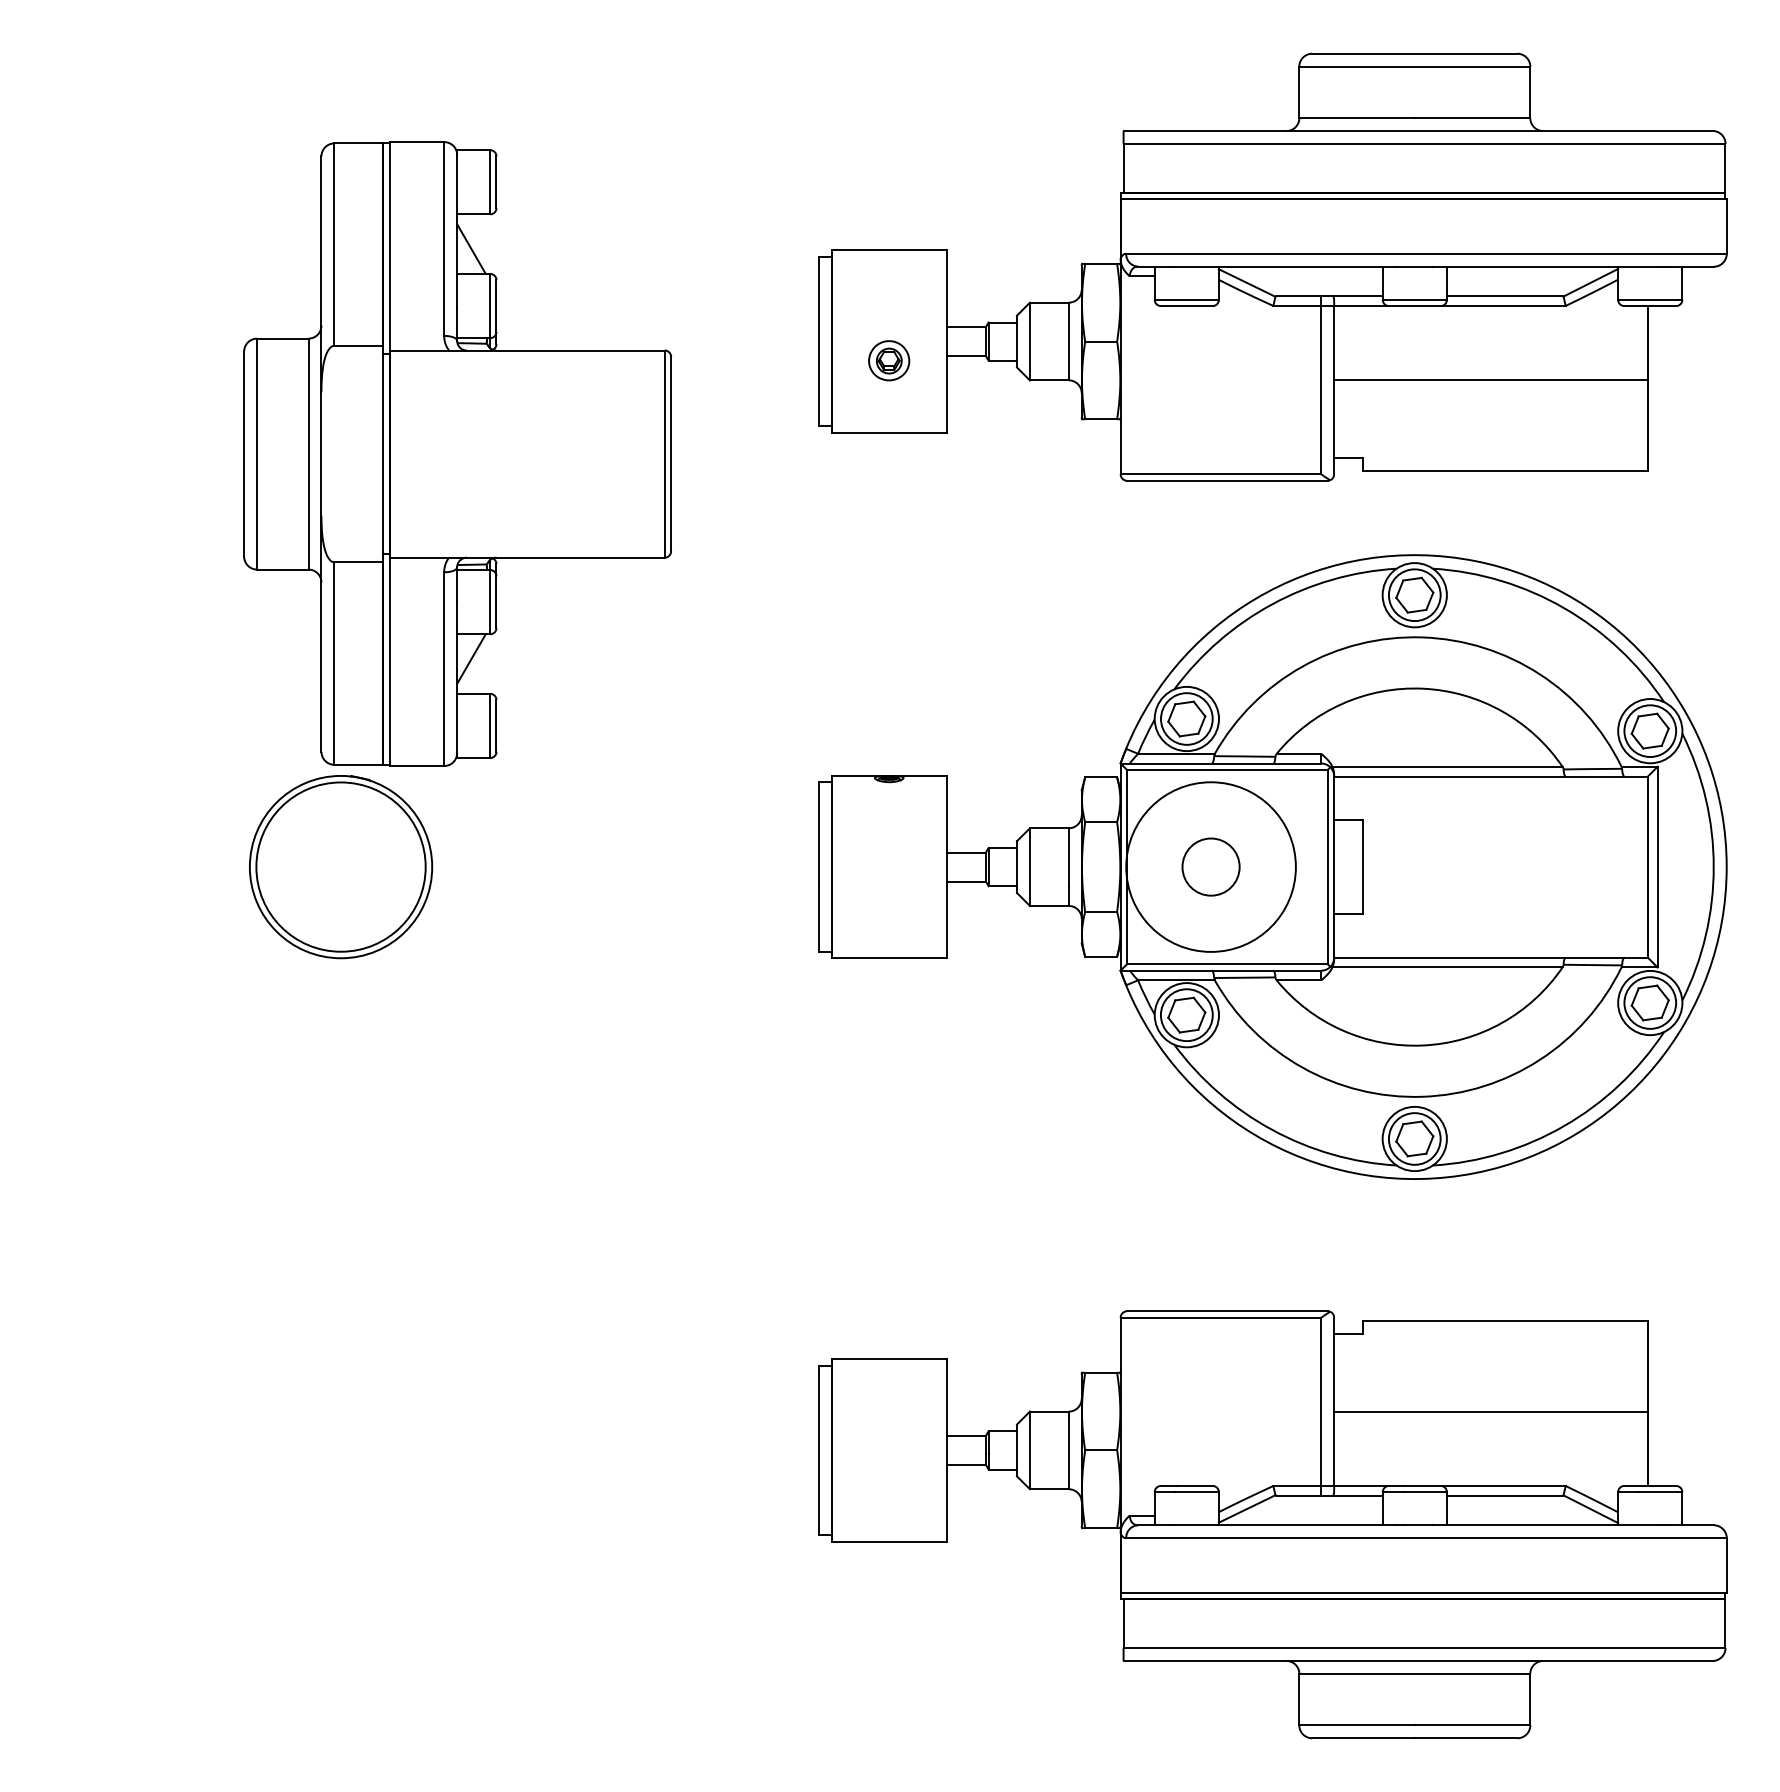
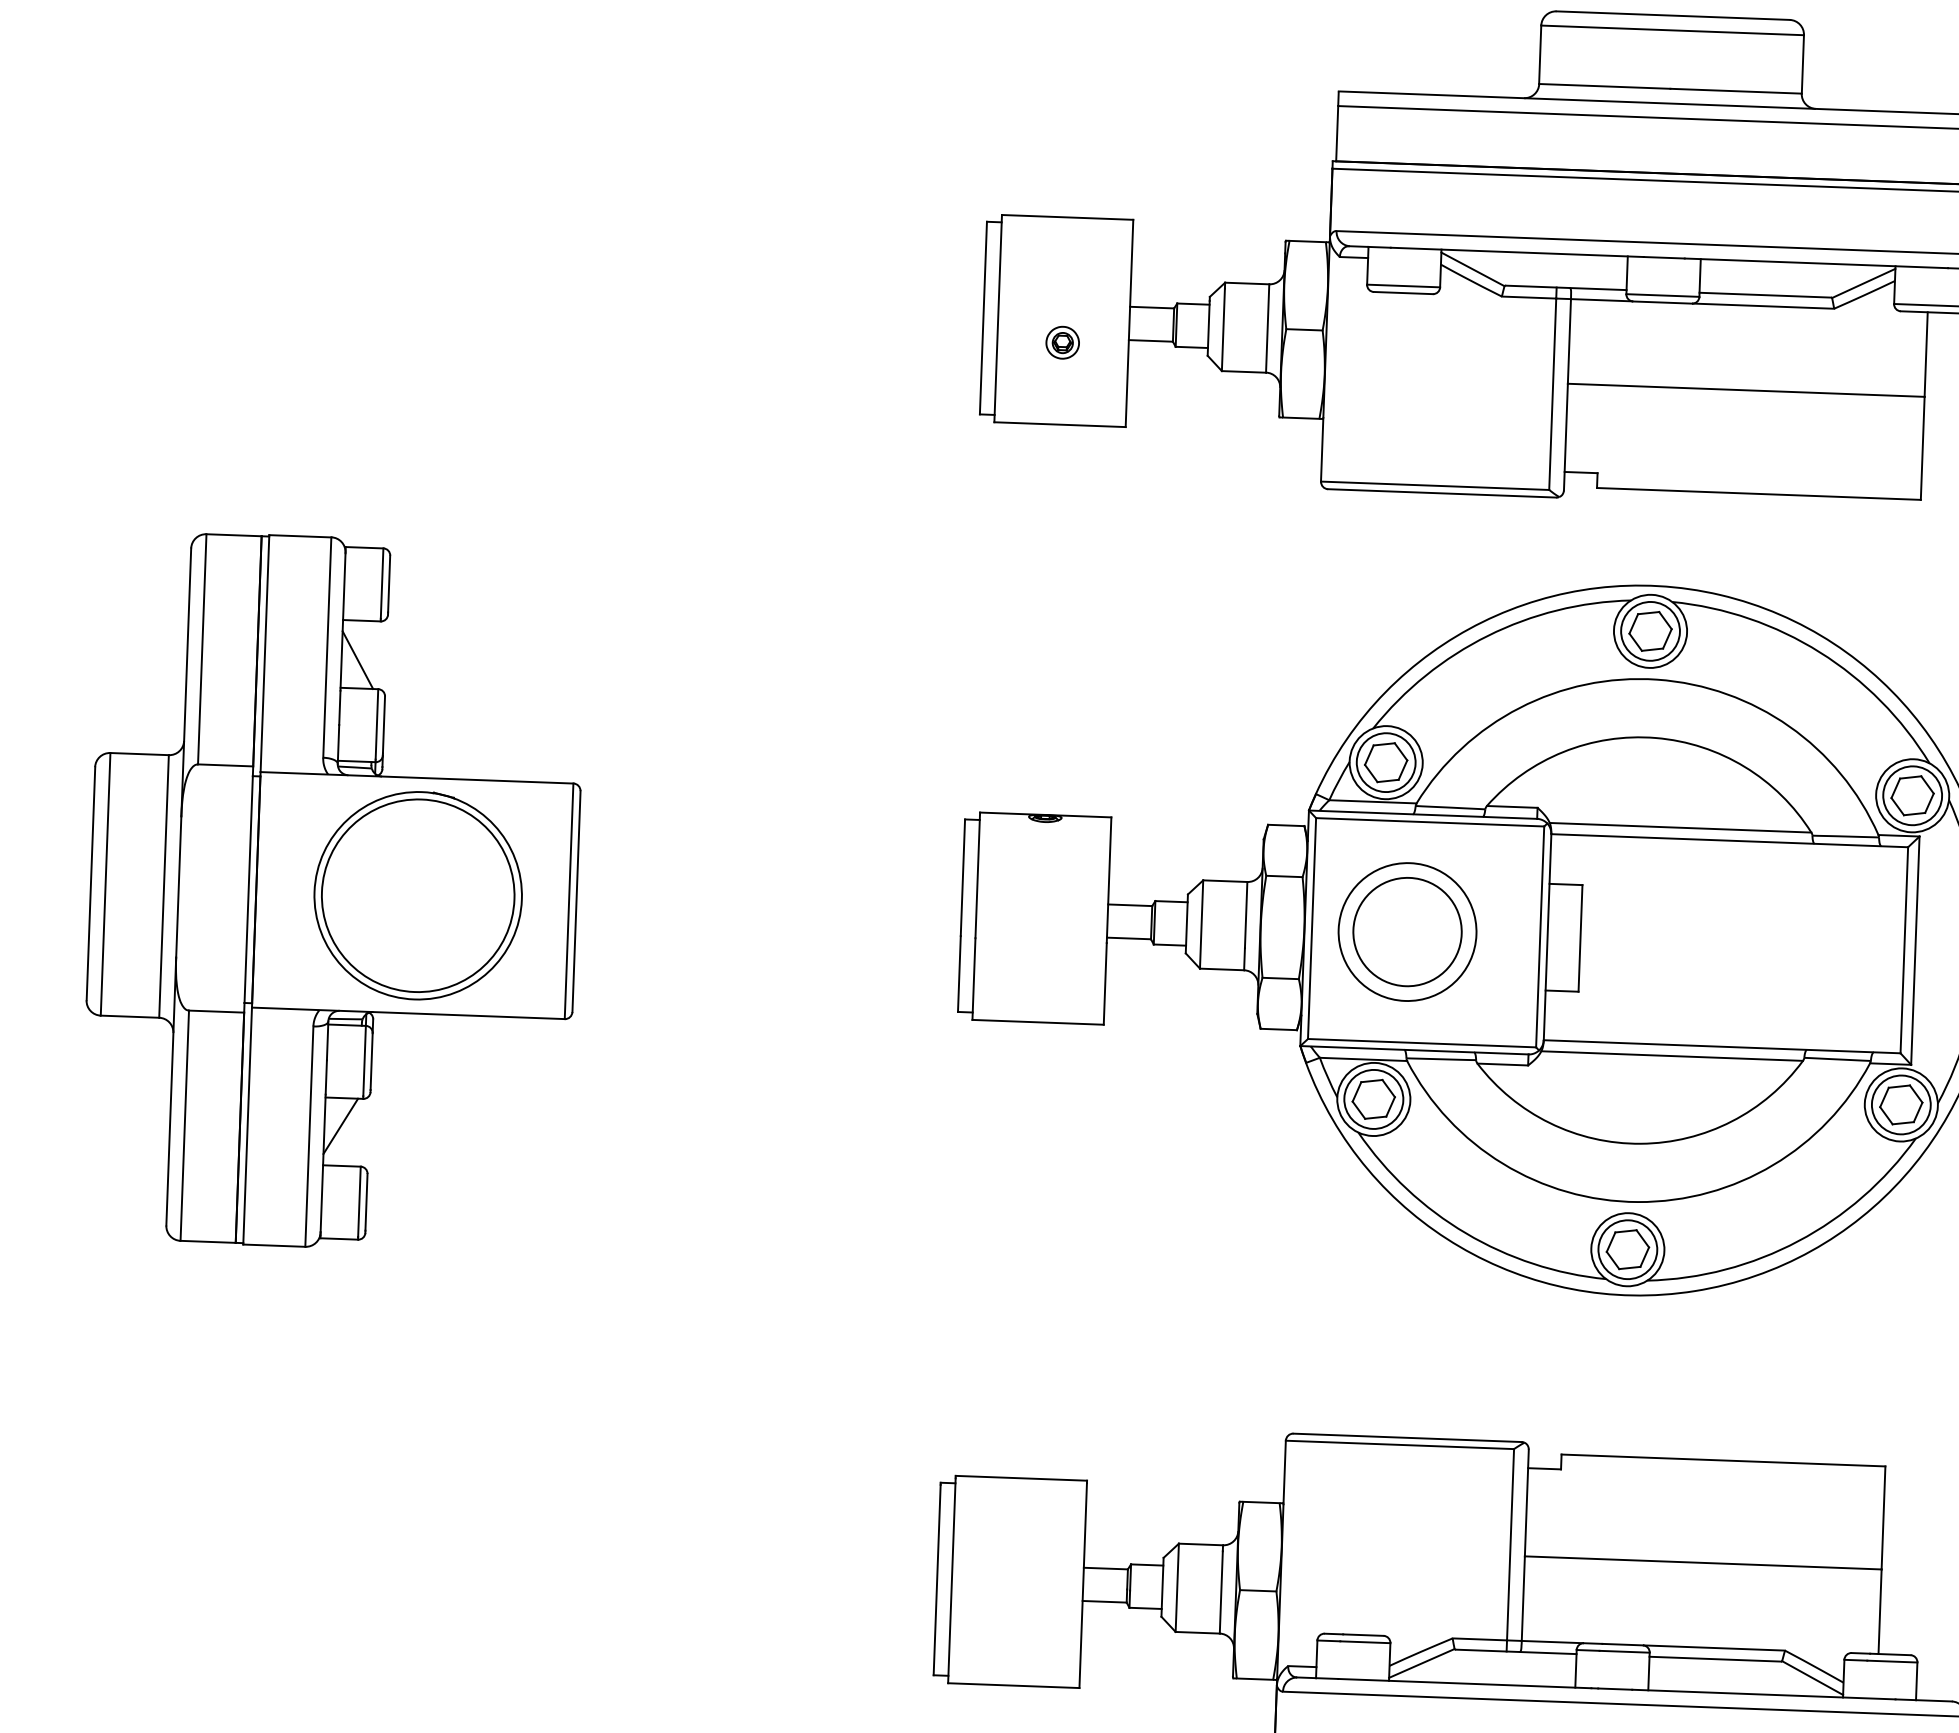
part: (889, 360) -> (1063, 342), size x0.71
part: (457, 453) -> (333, 891), moved
circle: (1210, 866) -> (1406, 931), size x0.71
circle: (1210, 866) -> (1406, 931), size x1.67

